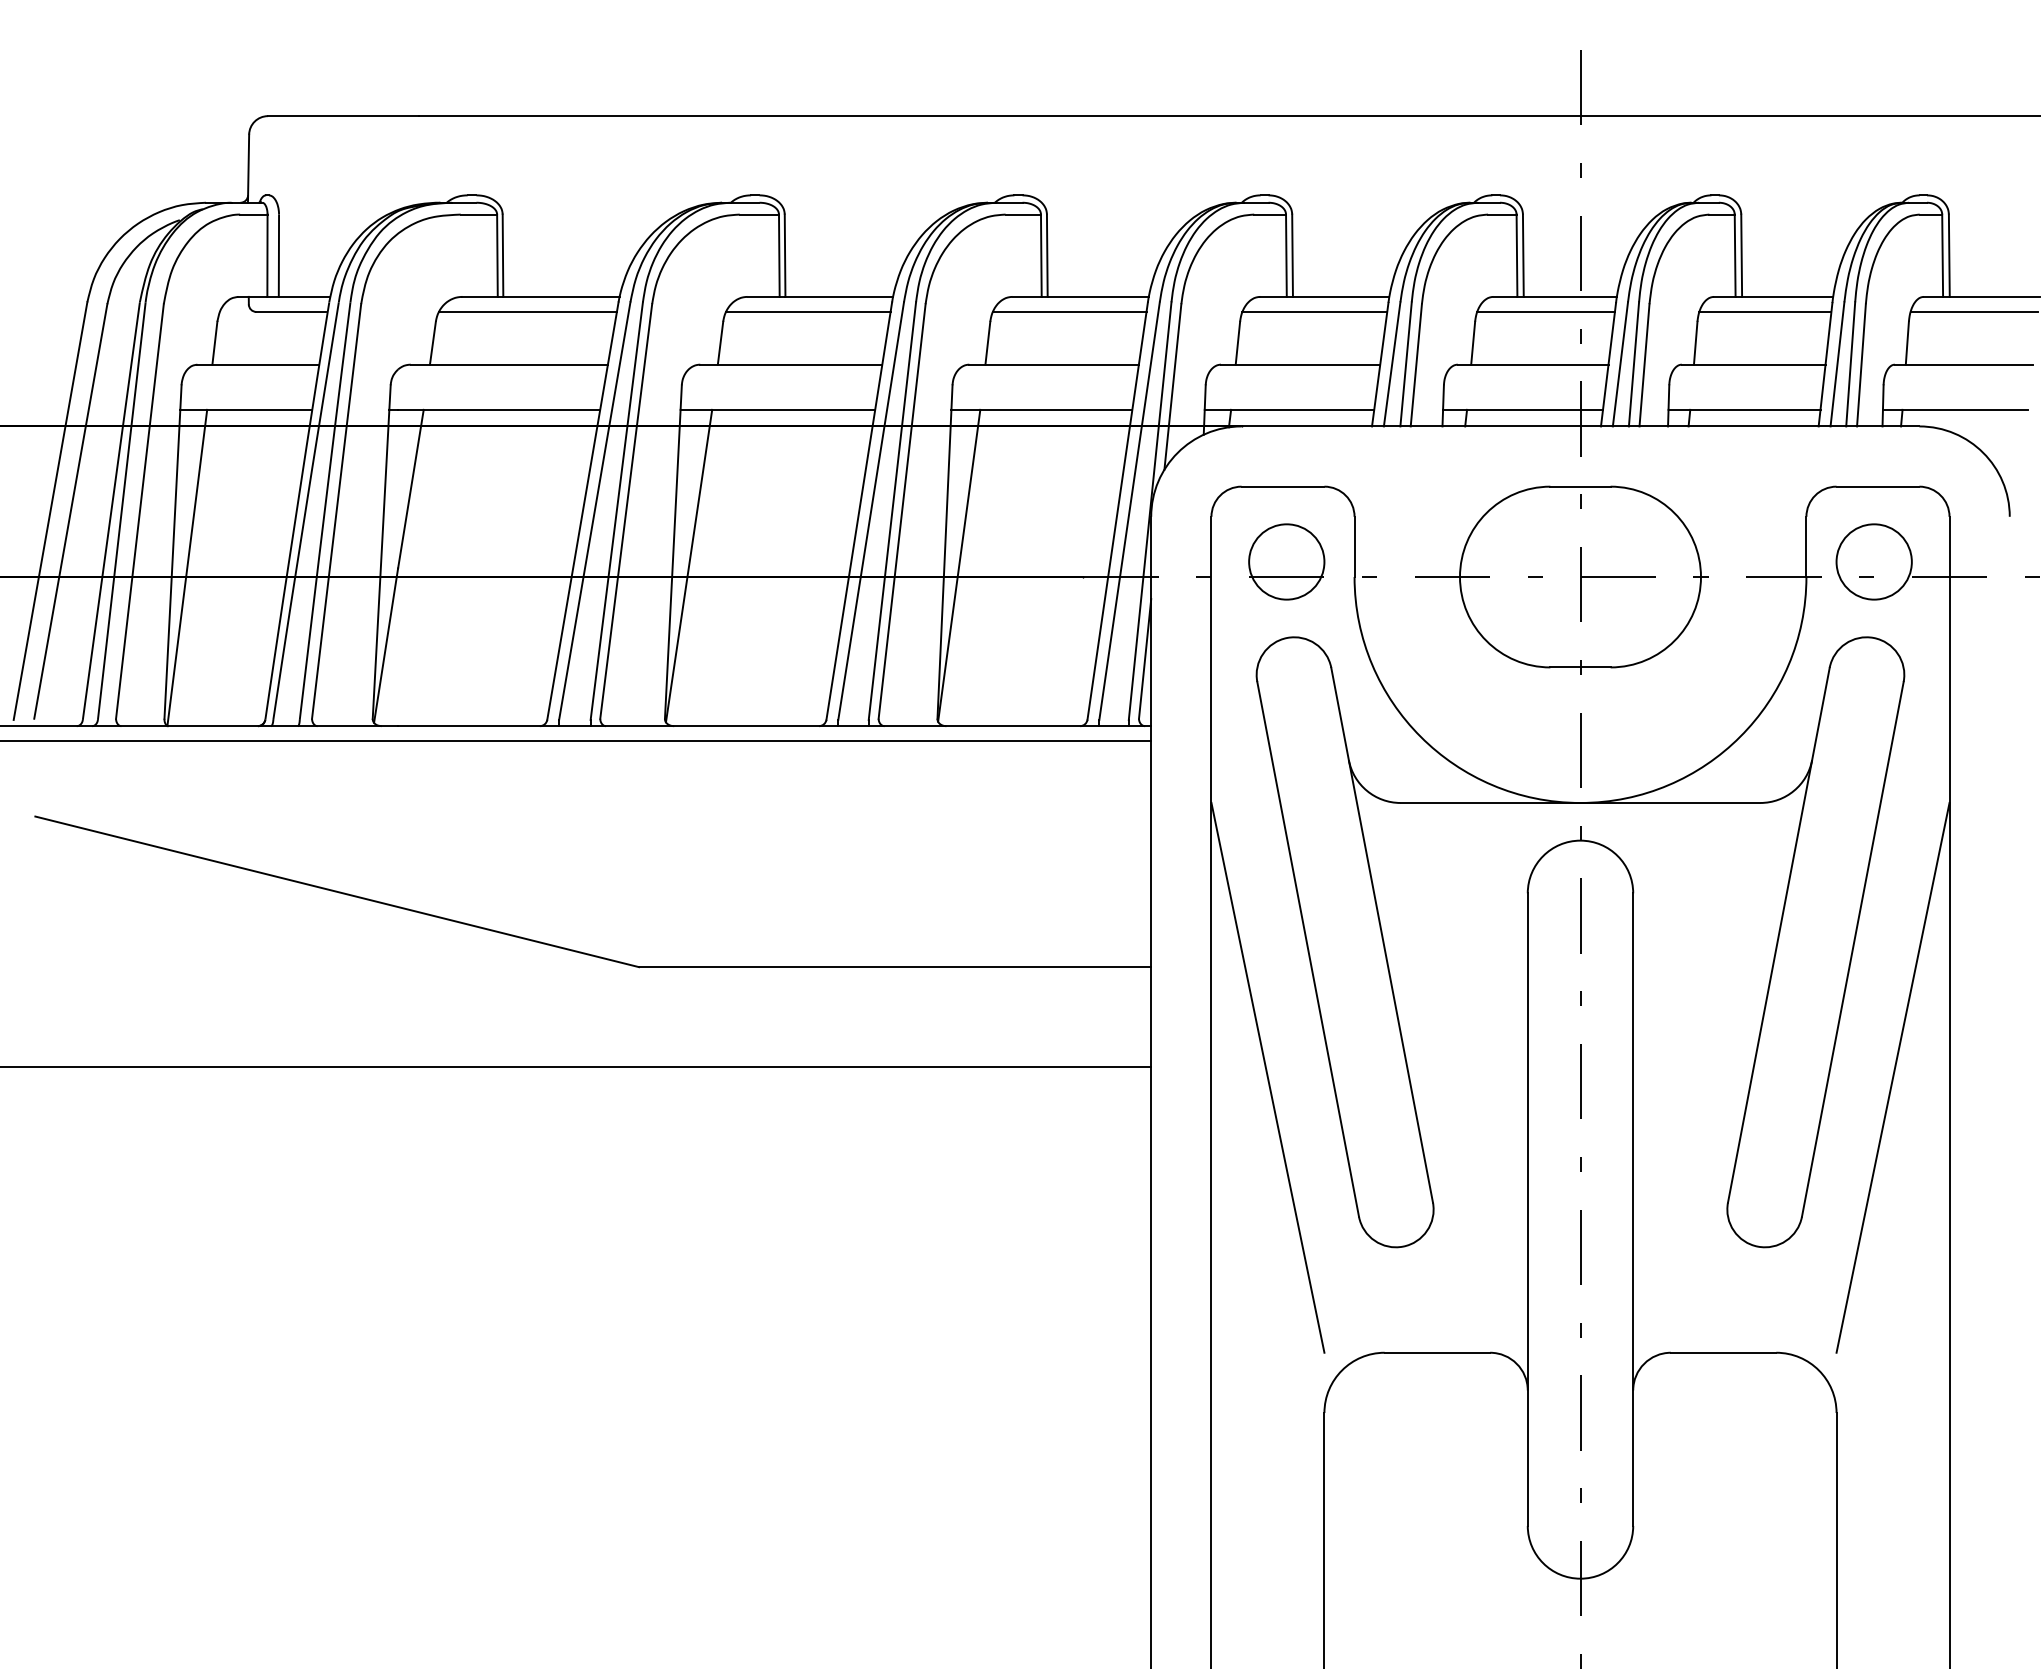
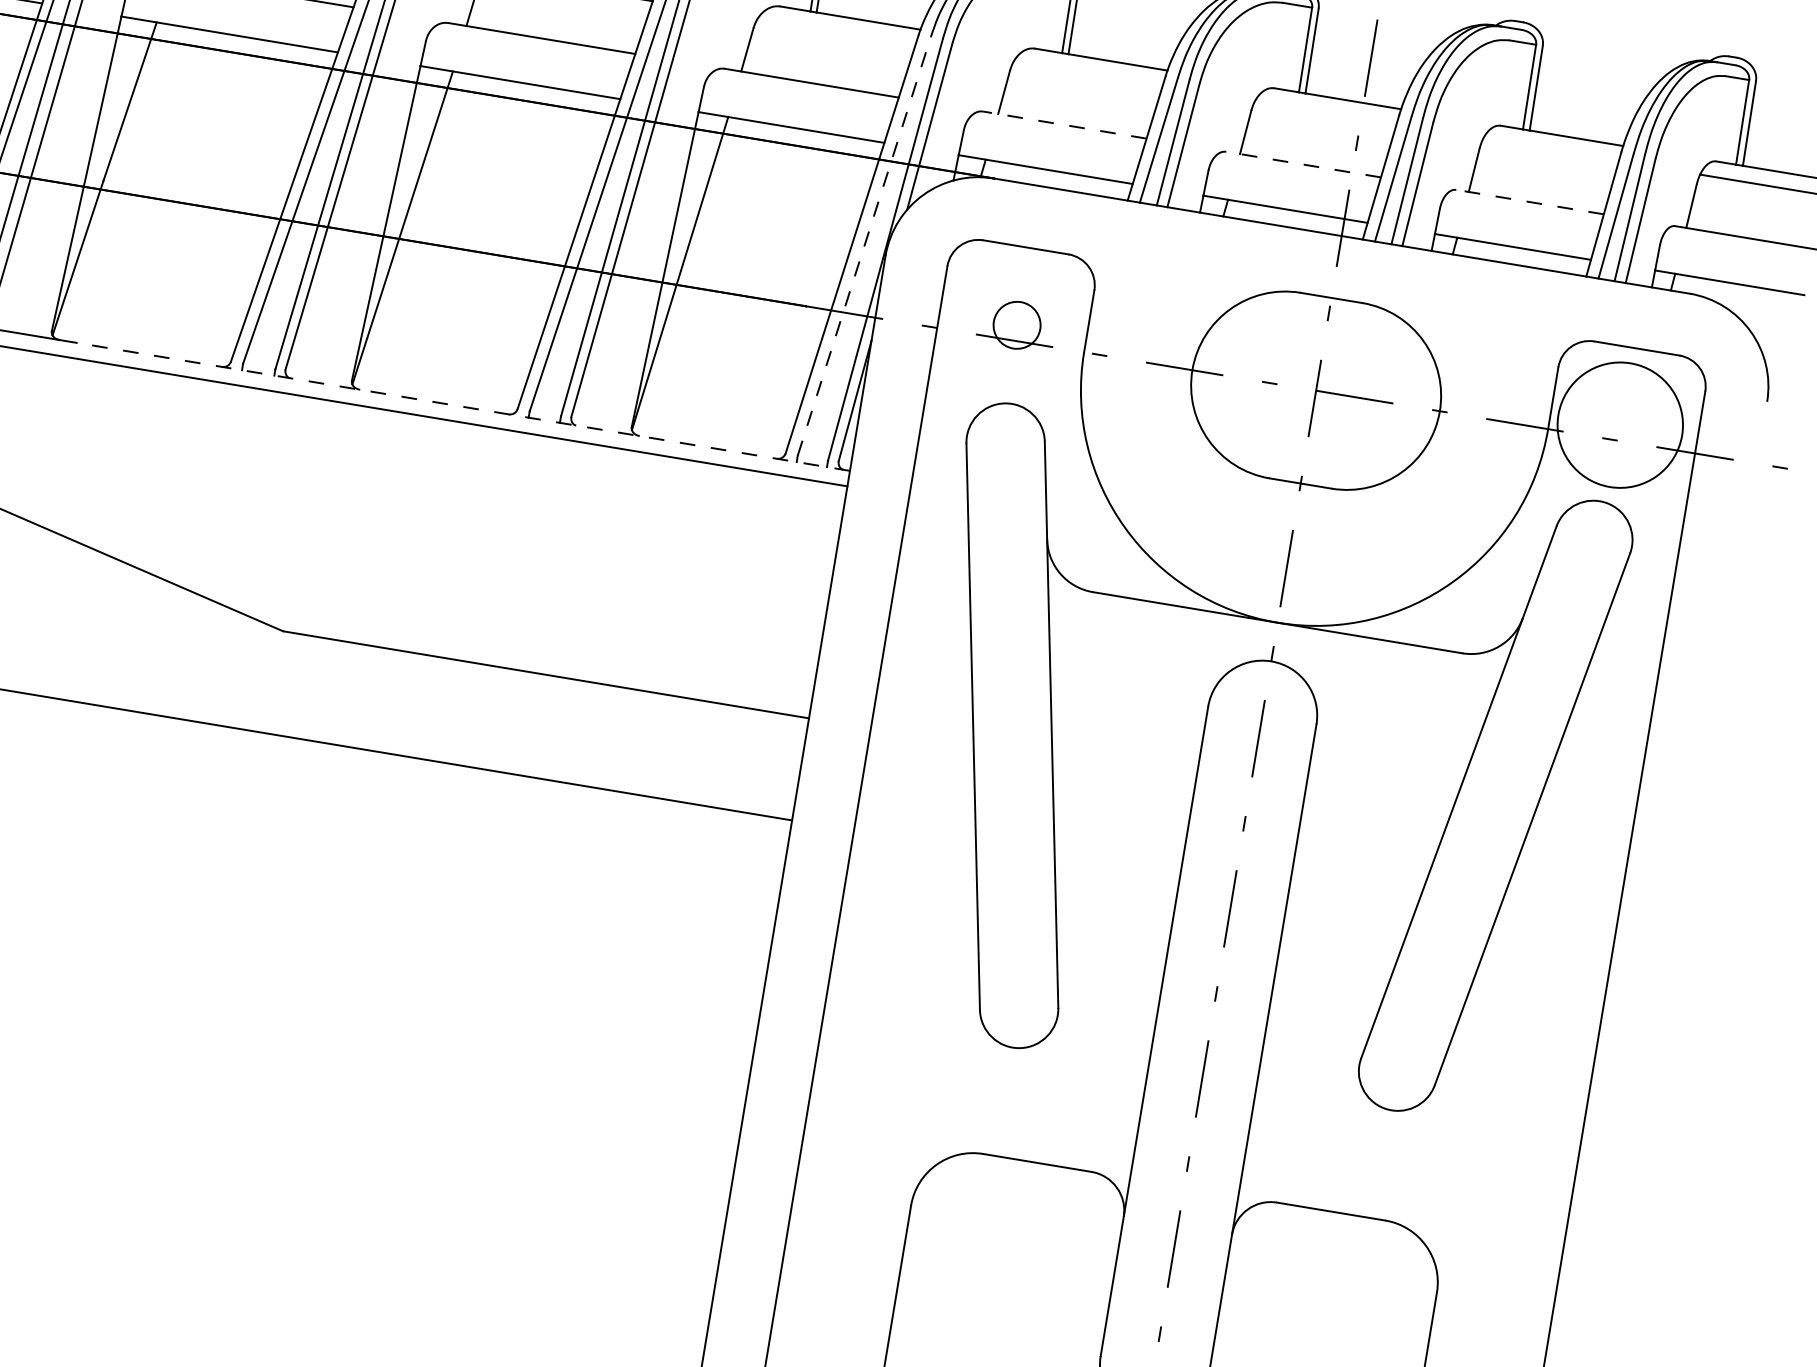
line: (1069, 311) -> (836, 31), removed
line: (1314, 311) -> (1088, 72), removed
line: (1545, 311) -> (1325, 112), removed
line: (1765, 311) -> (1551, 149), removed
line: (1300, 364) -> (1064, 124), solid -> dashed
line: (1532, 364) -> (1302, 164), solid -> dashed
line: (1753, 364) -> (1529, 201), solid -> dashed
line: (1129, 511) -> (864, 246), solid -> dashed
circle: (1286, 561) -> (1016, 324), size x0.6
circle: (1873, 561) -> (1619, 424), size x1.6
line: (774, 726) -> (463, 407), solid -> dashed
line: (1267, 1077) -> (909, 851), removed
line: (1892, 1077) -> (1551, 957), removed

